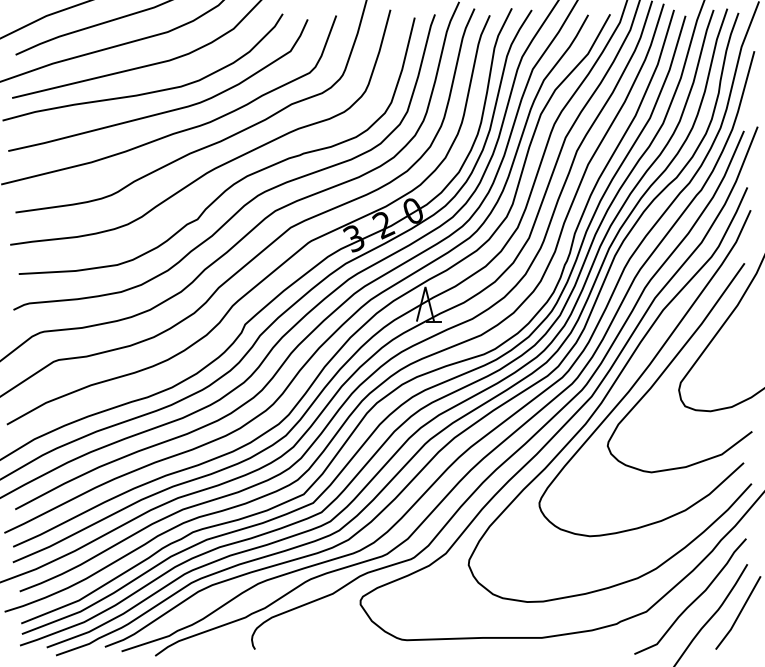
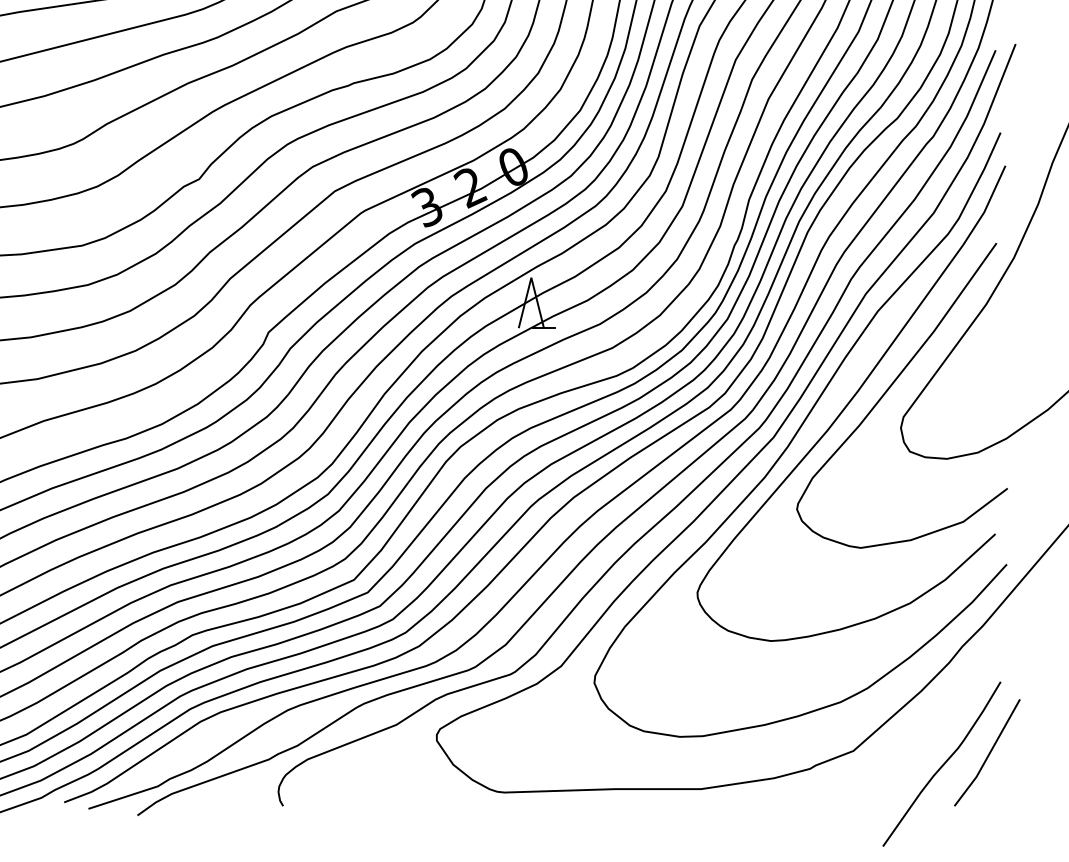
curve: (694, 599) -> (923, 733), removed

